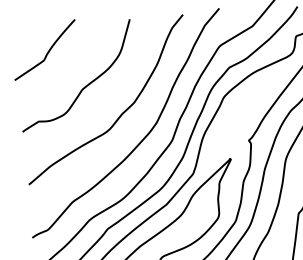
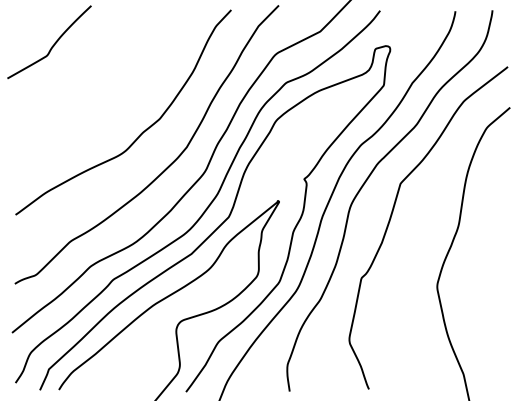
curve: (85, 85) -> (98, 92), removed

